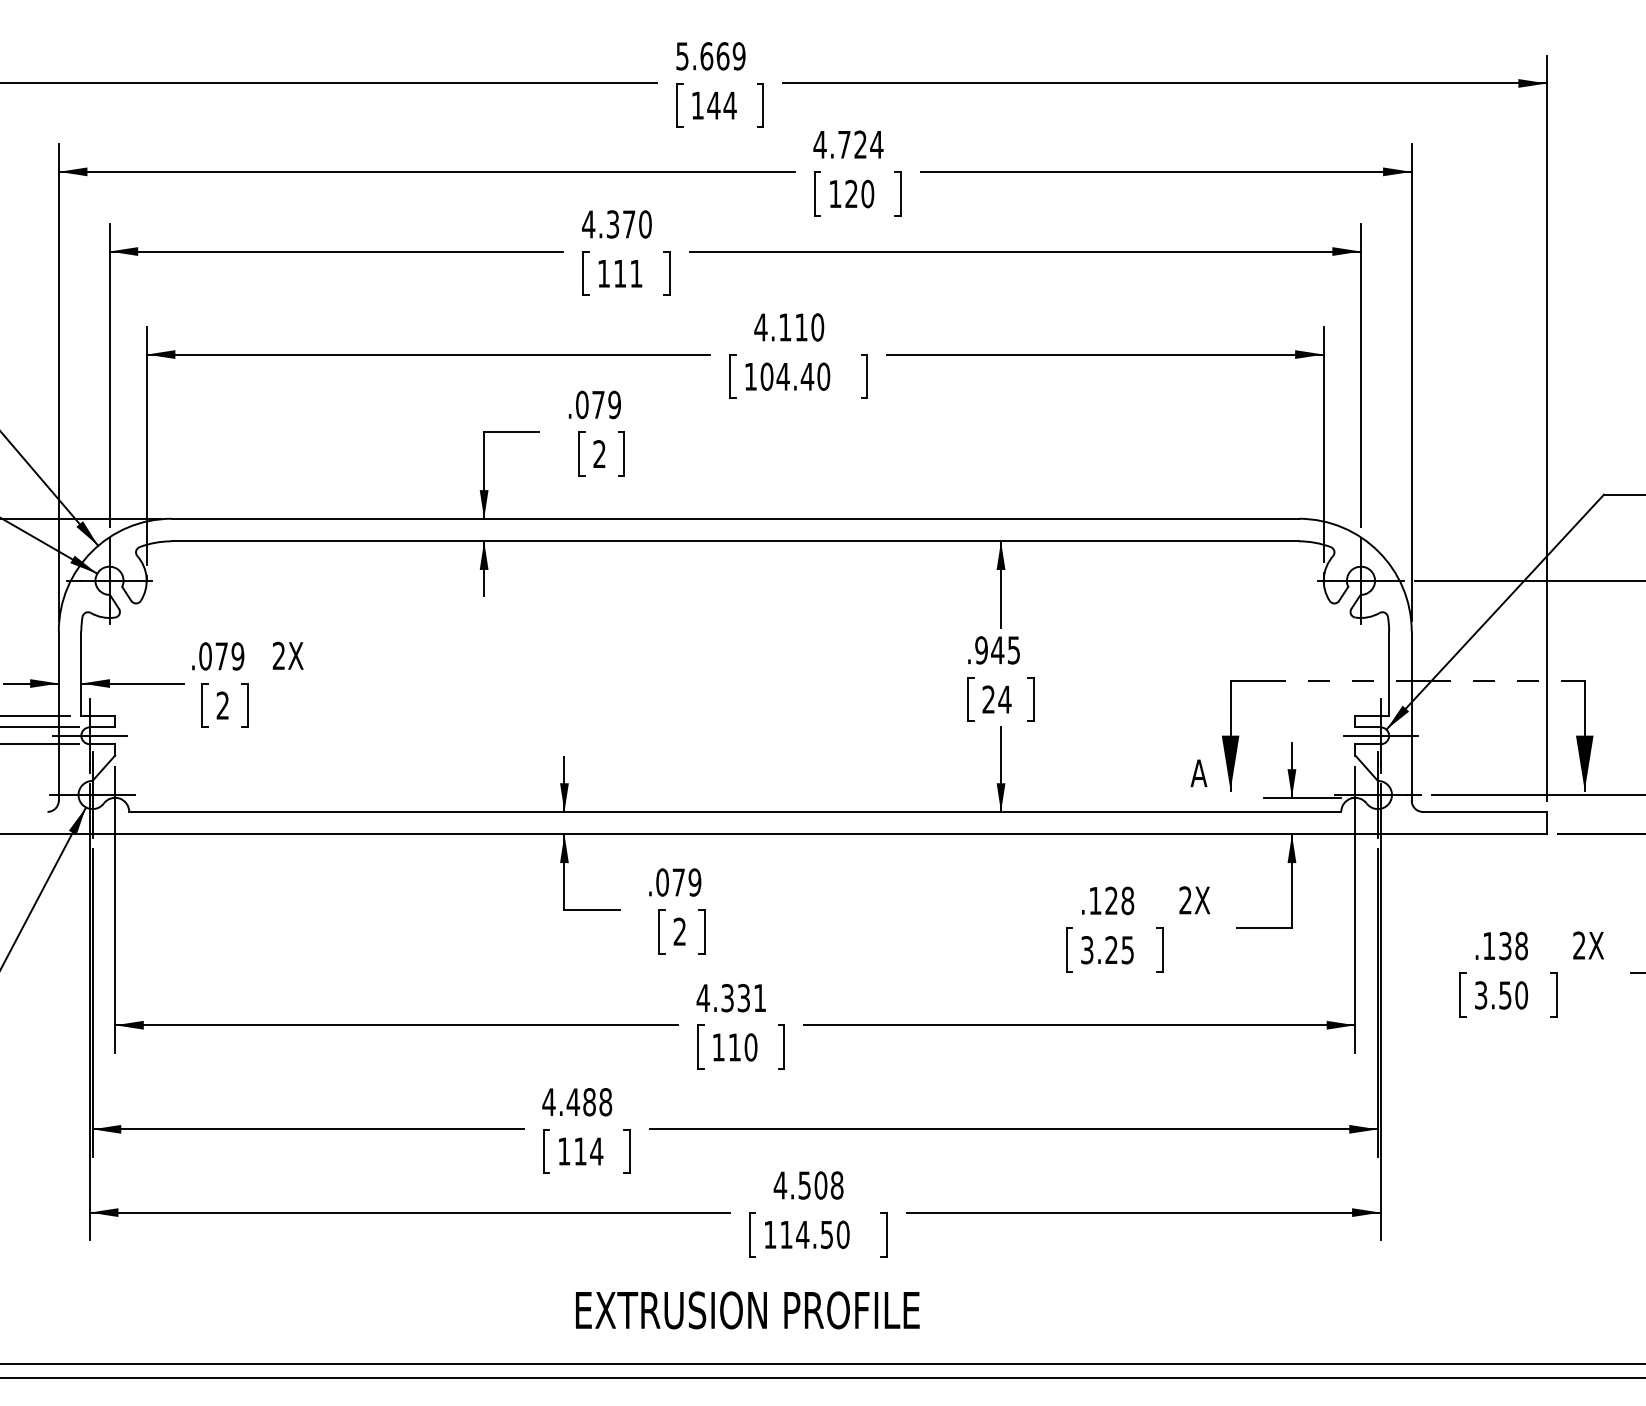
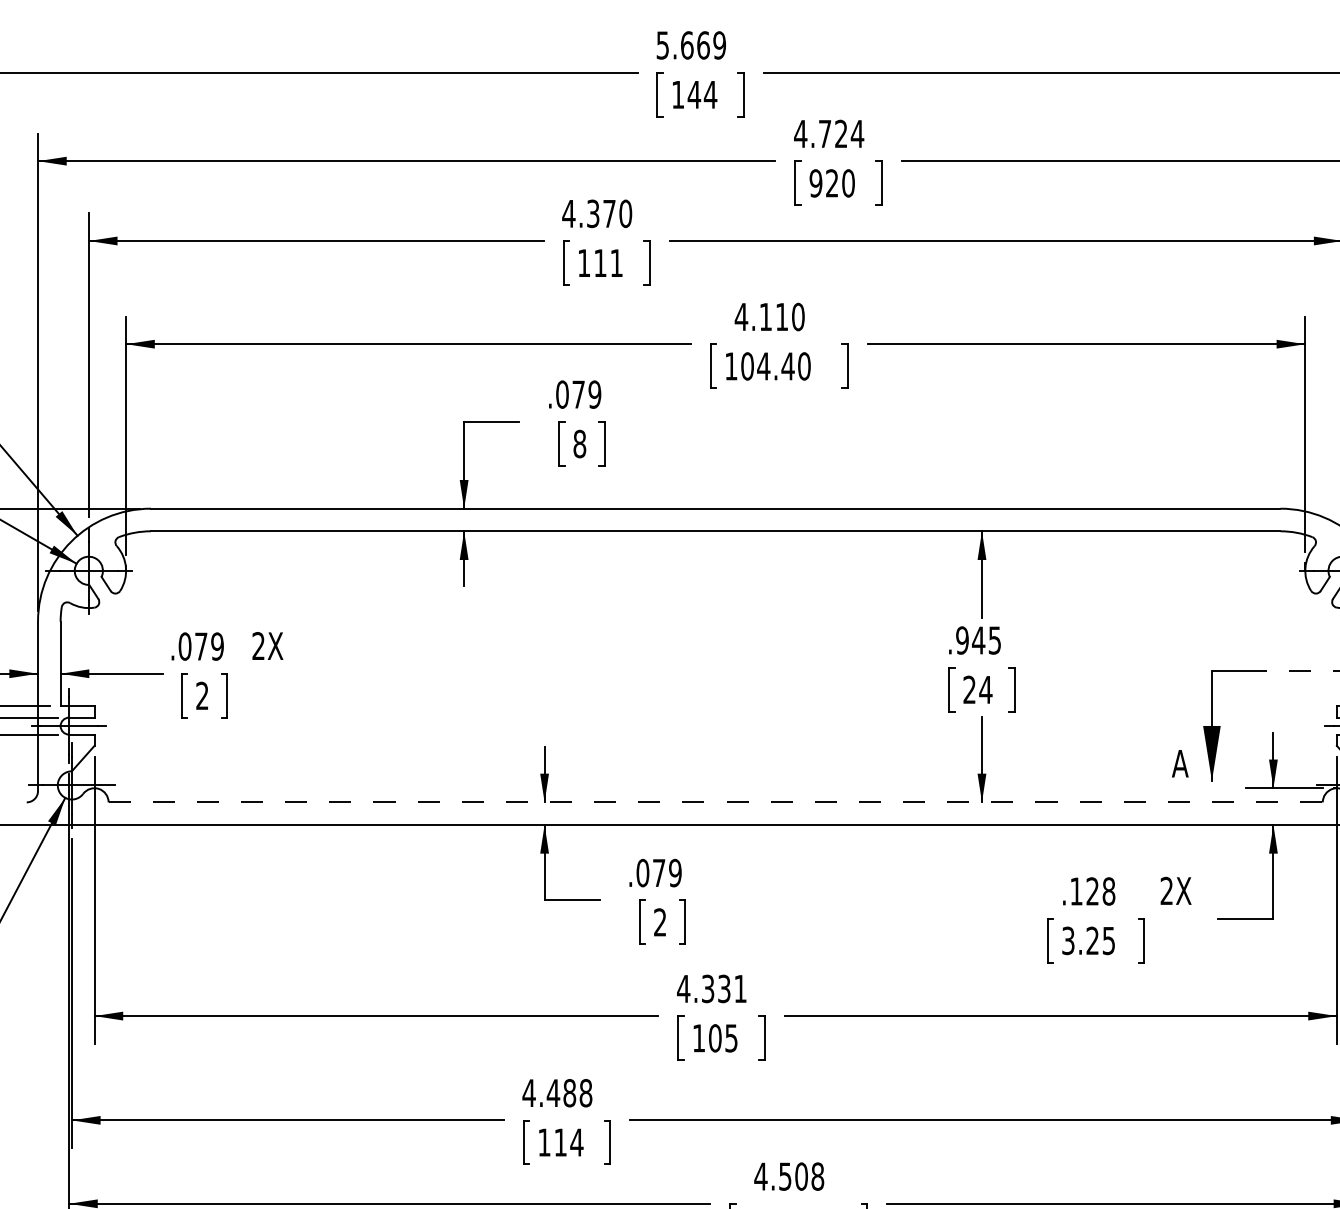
text: (835, 193) -> (816, 182), 120 -> 920
text: (599, 454) -> (579, 444), 2 -> 8
line: (735, 811) -> (715, 801), solid -> dashed
text: (742, 1047) -> (722, 1038), 110 -> 105

